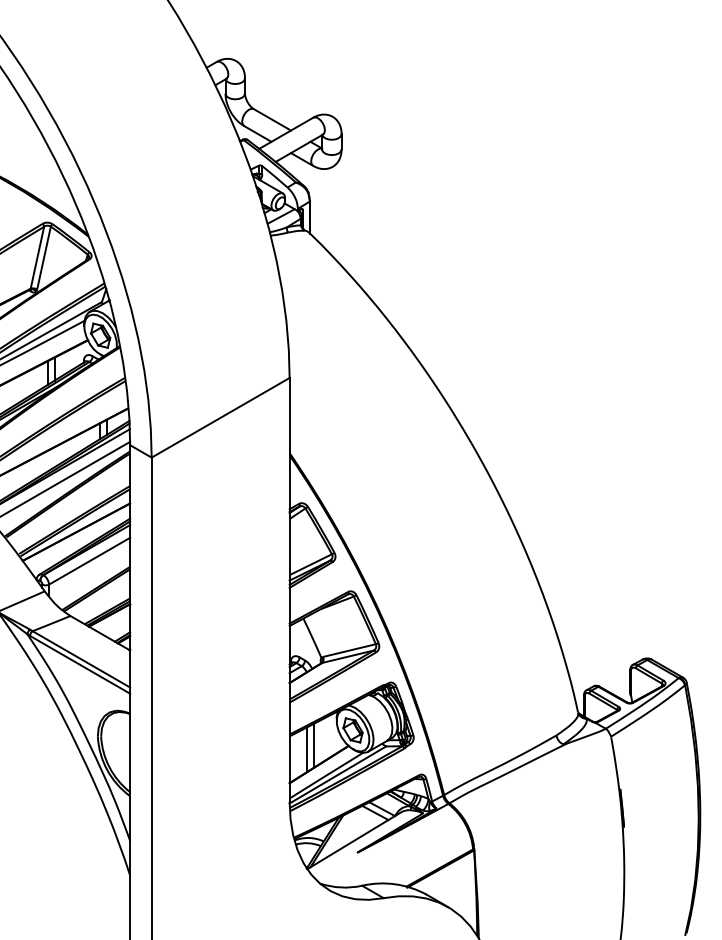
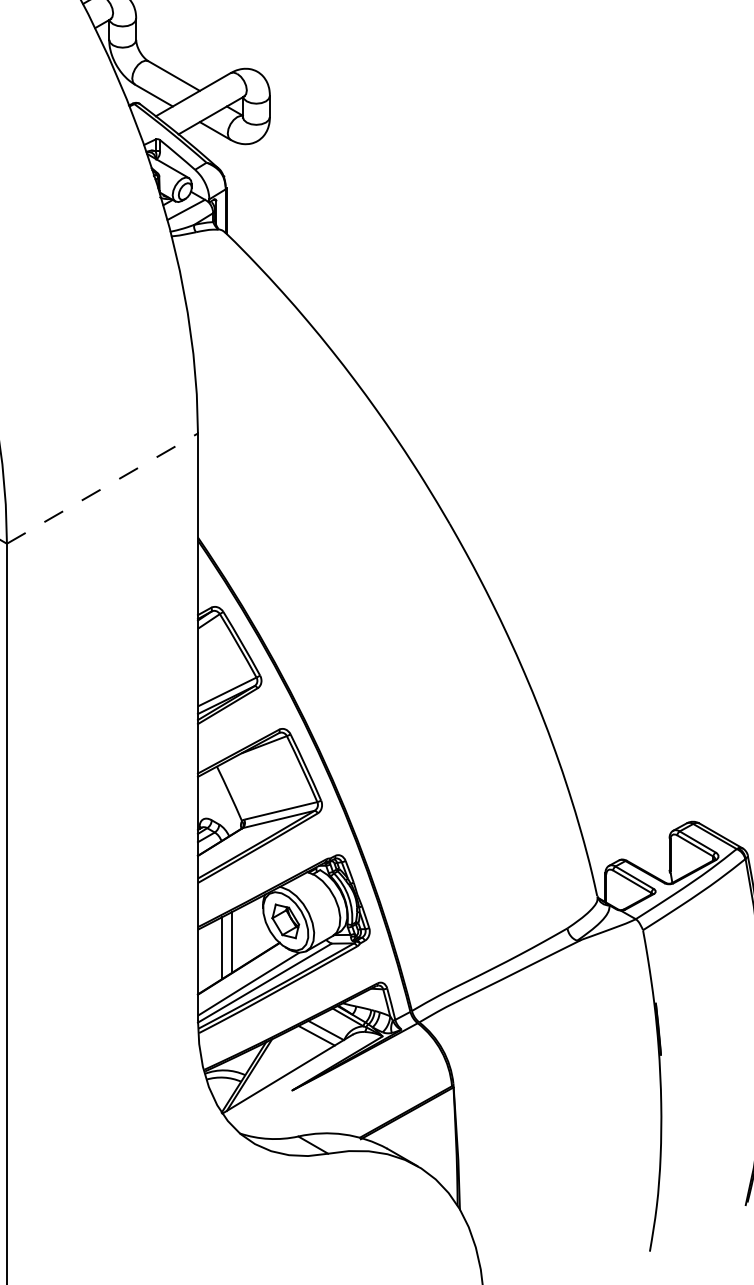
line: (220, 417) -> (102, 488), solid -> dashed

